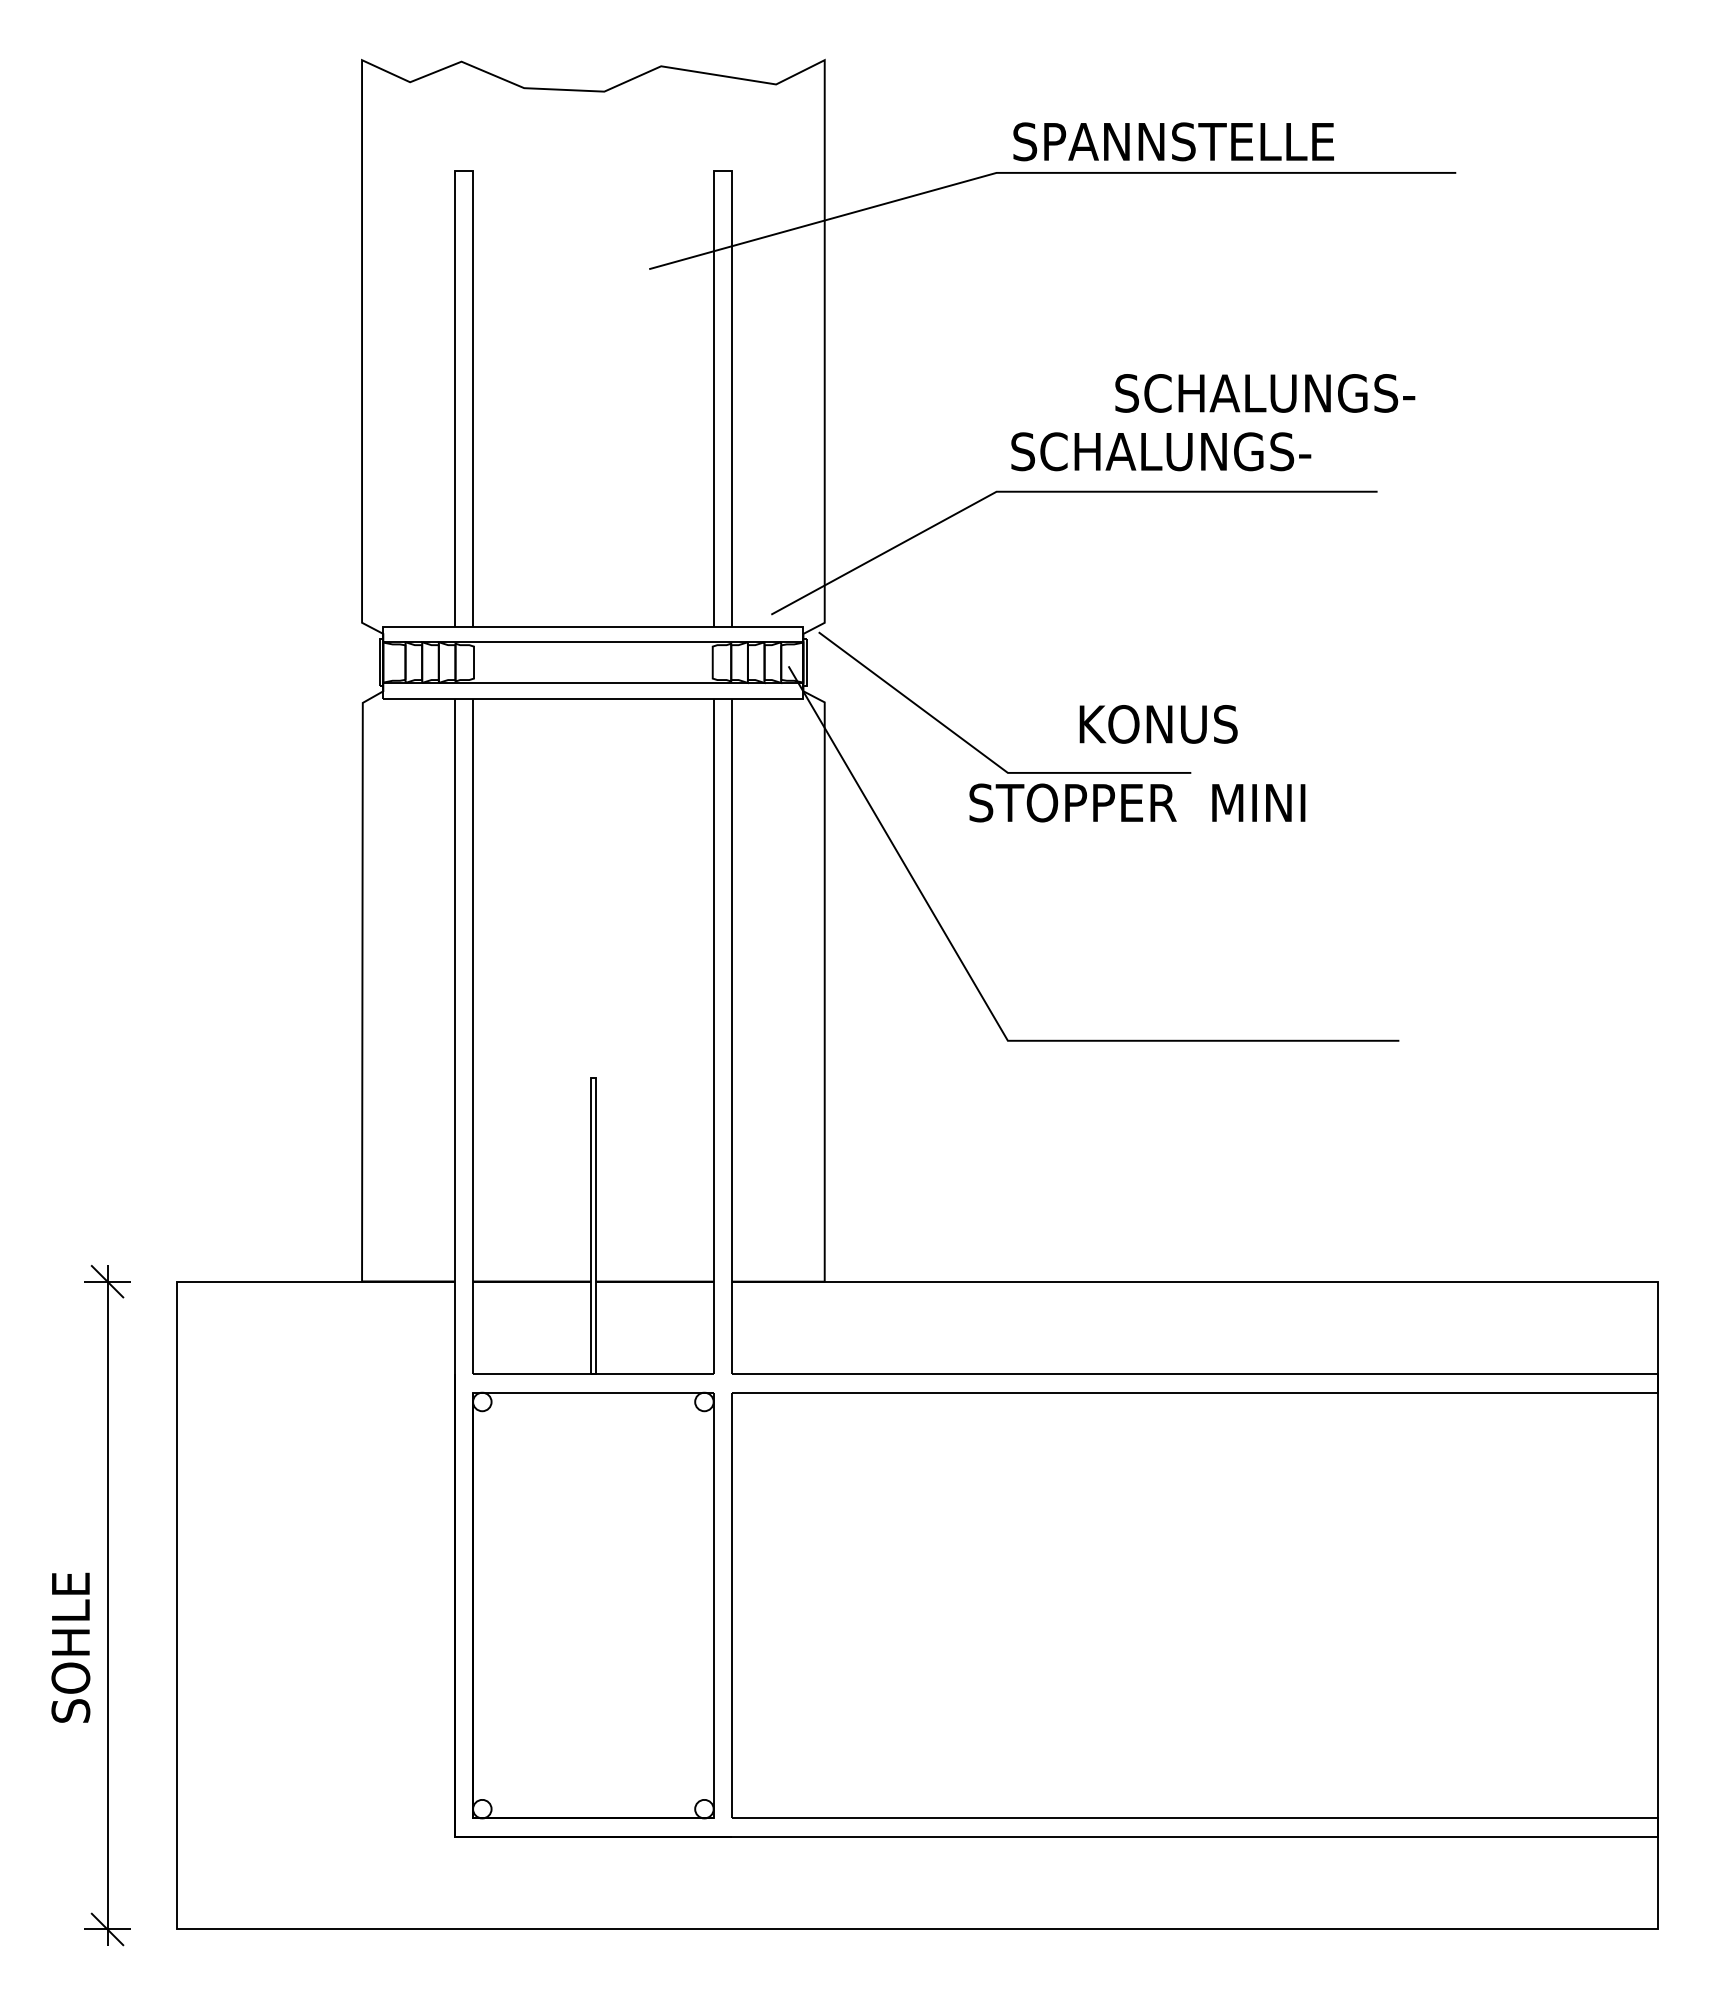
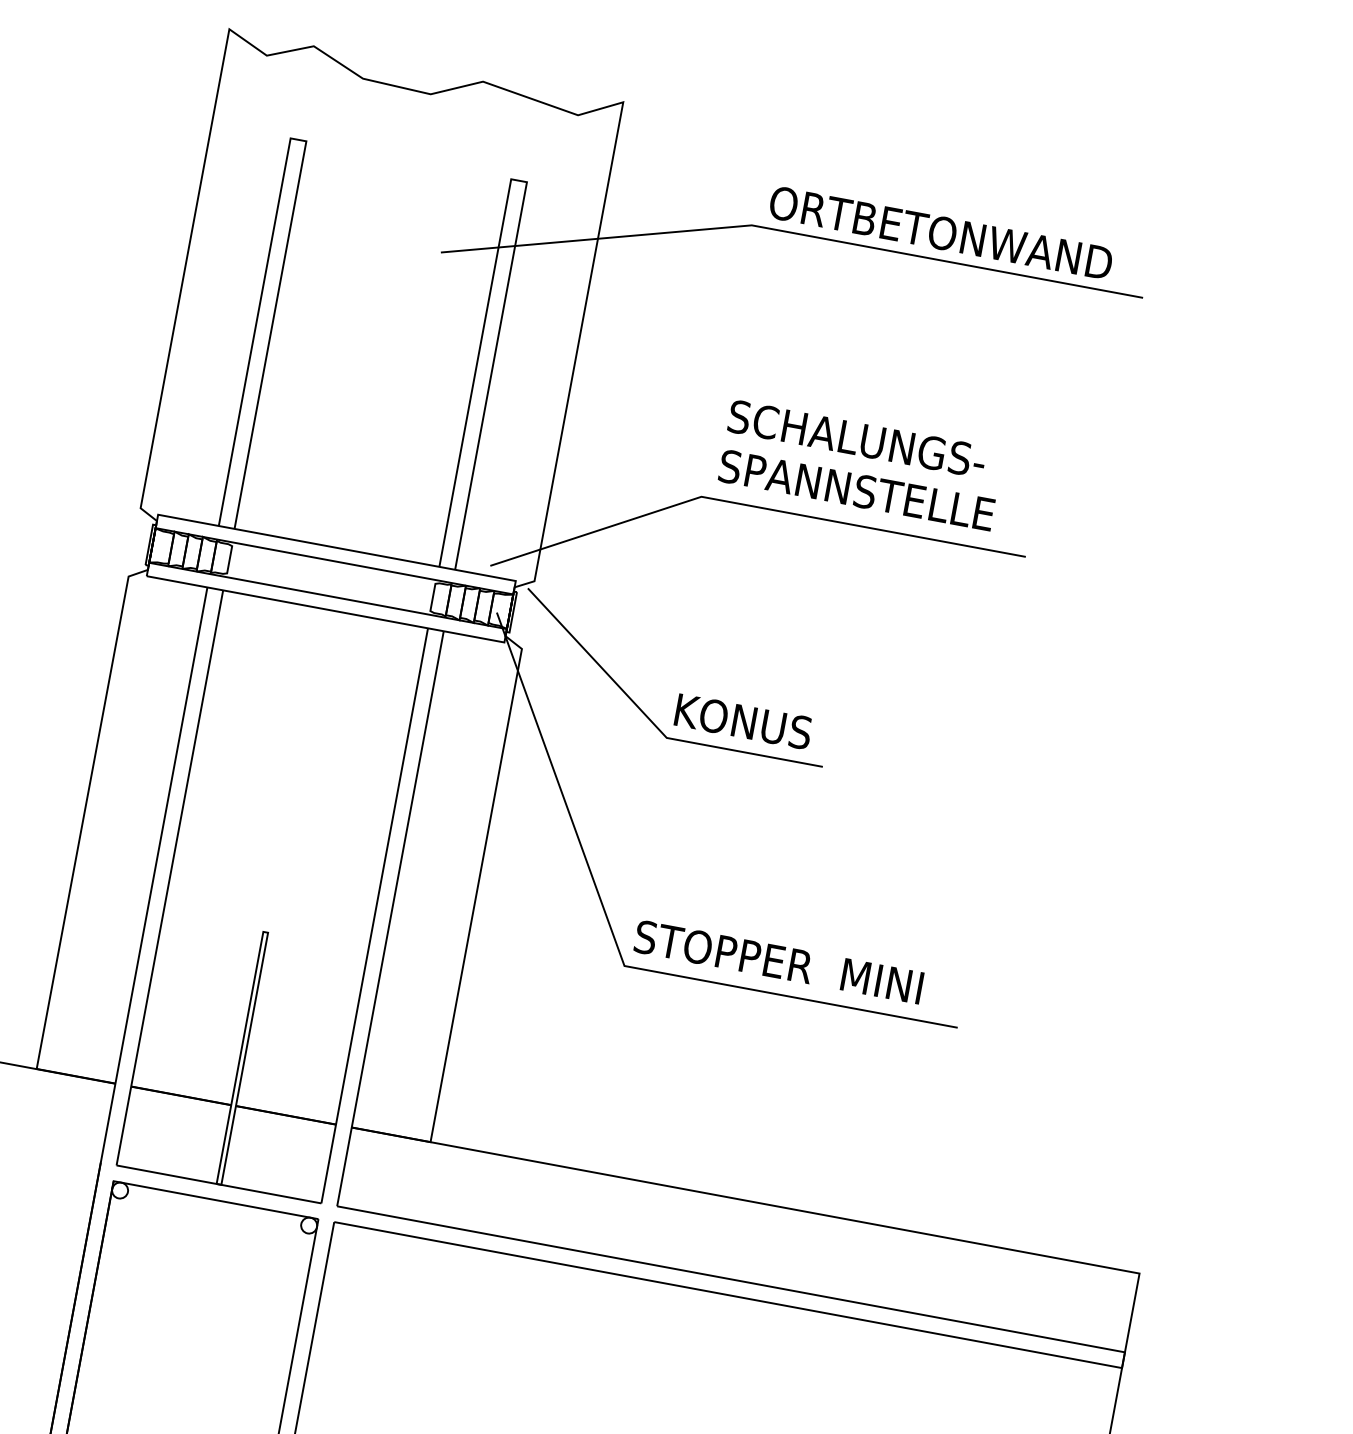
text: (1213, 141) -> (941, 232), SPANNSTELLE -> ORTBETONWAND
text: (1265, 393) -> (857, 439), moved
text: (1185, 451) -> (868, 492), SCHALUNGS- -> SPANNSTELLE
text: (1158, 724) -> (743, 721), moved
text: (1137, 802) -> (779, 961), moved

